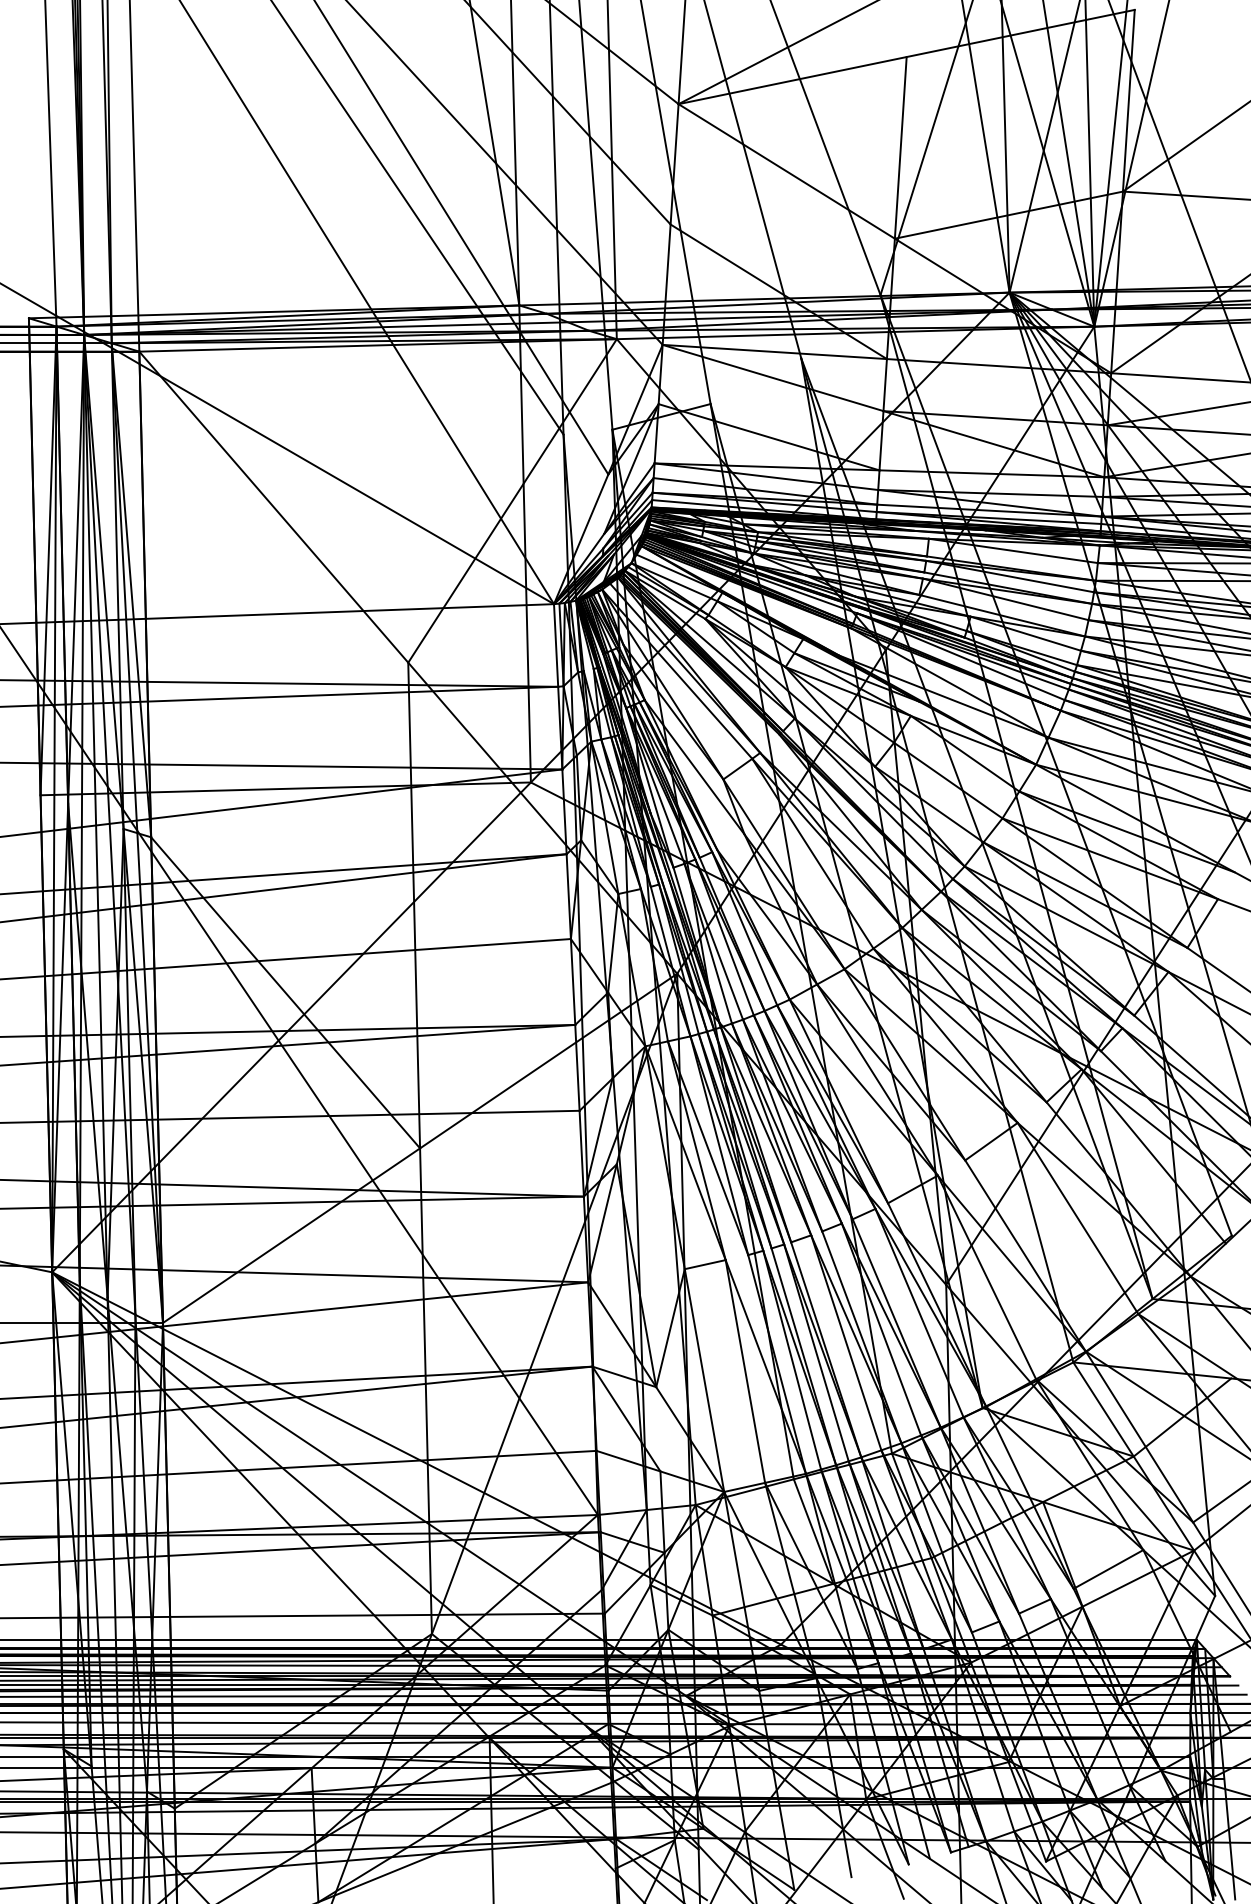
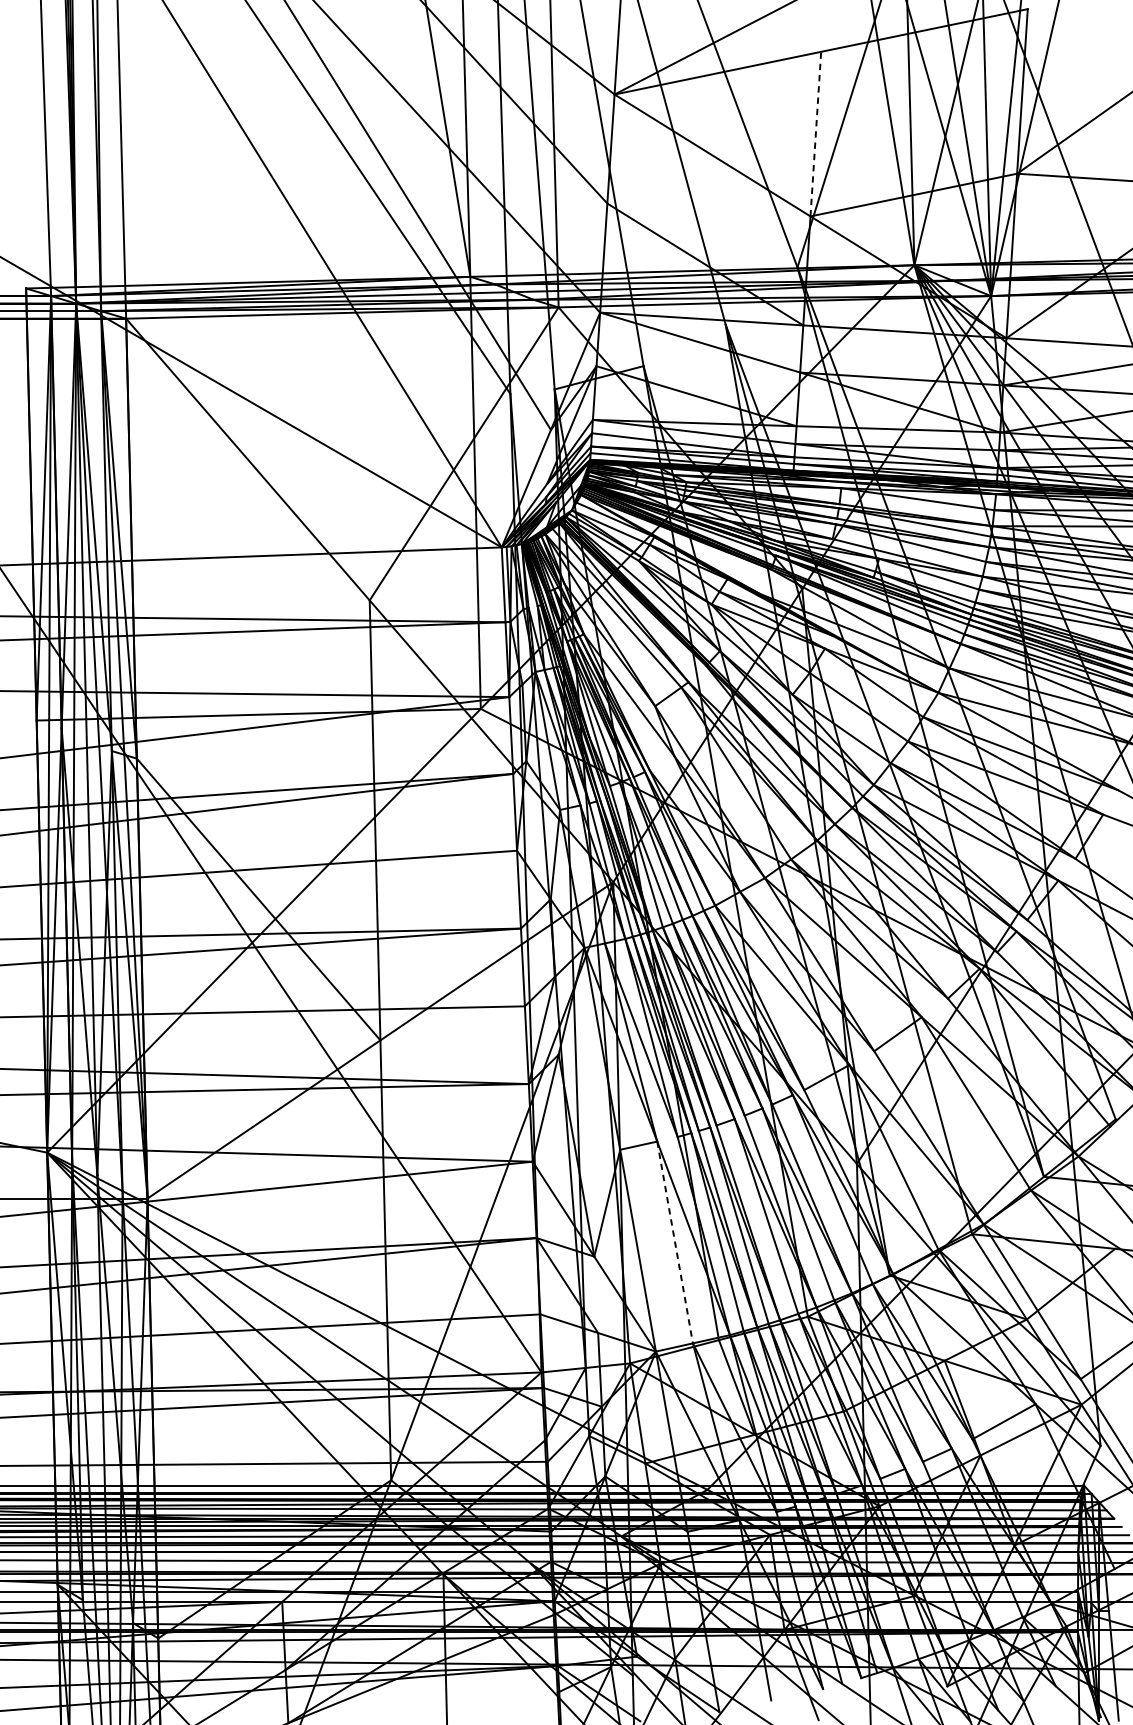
line: (900, 147) -> (815, 133), solid -> dashed
line: (745, 1372) -> (675, 1243), solid -> dashed

